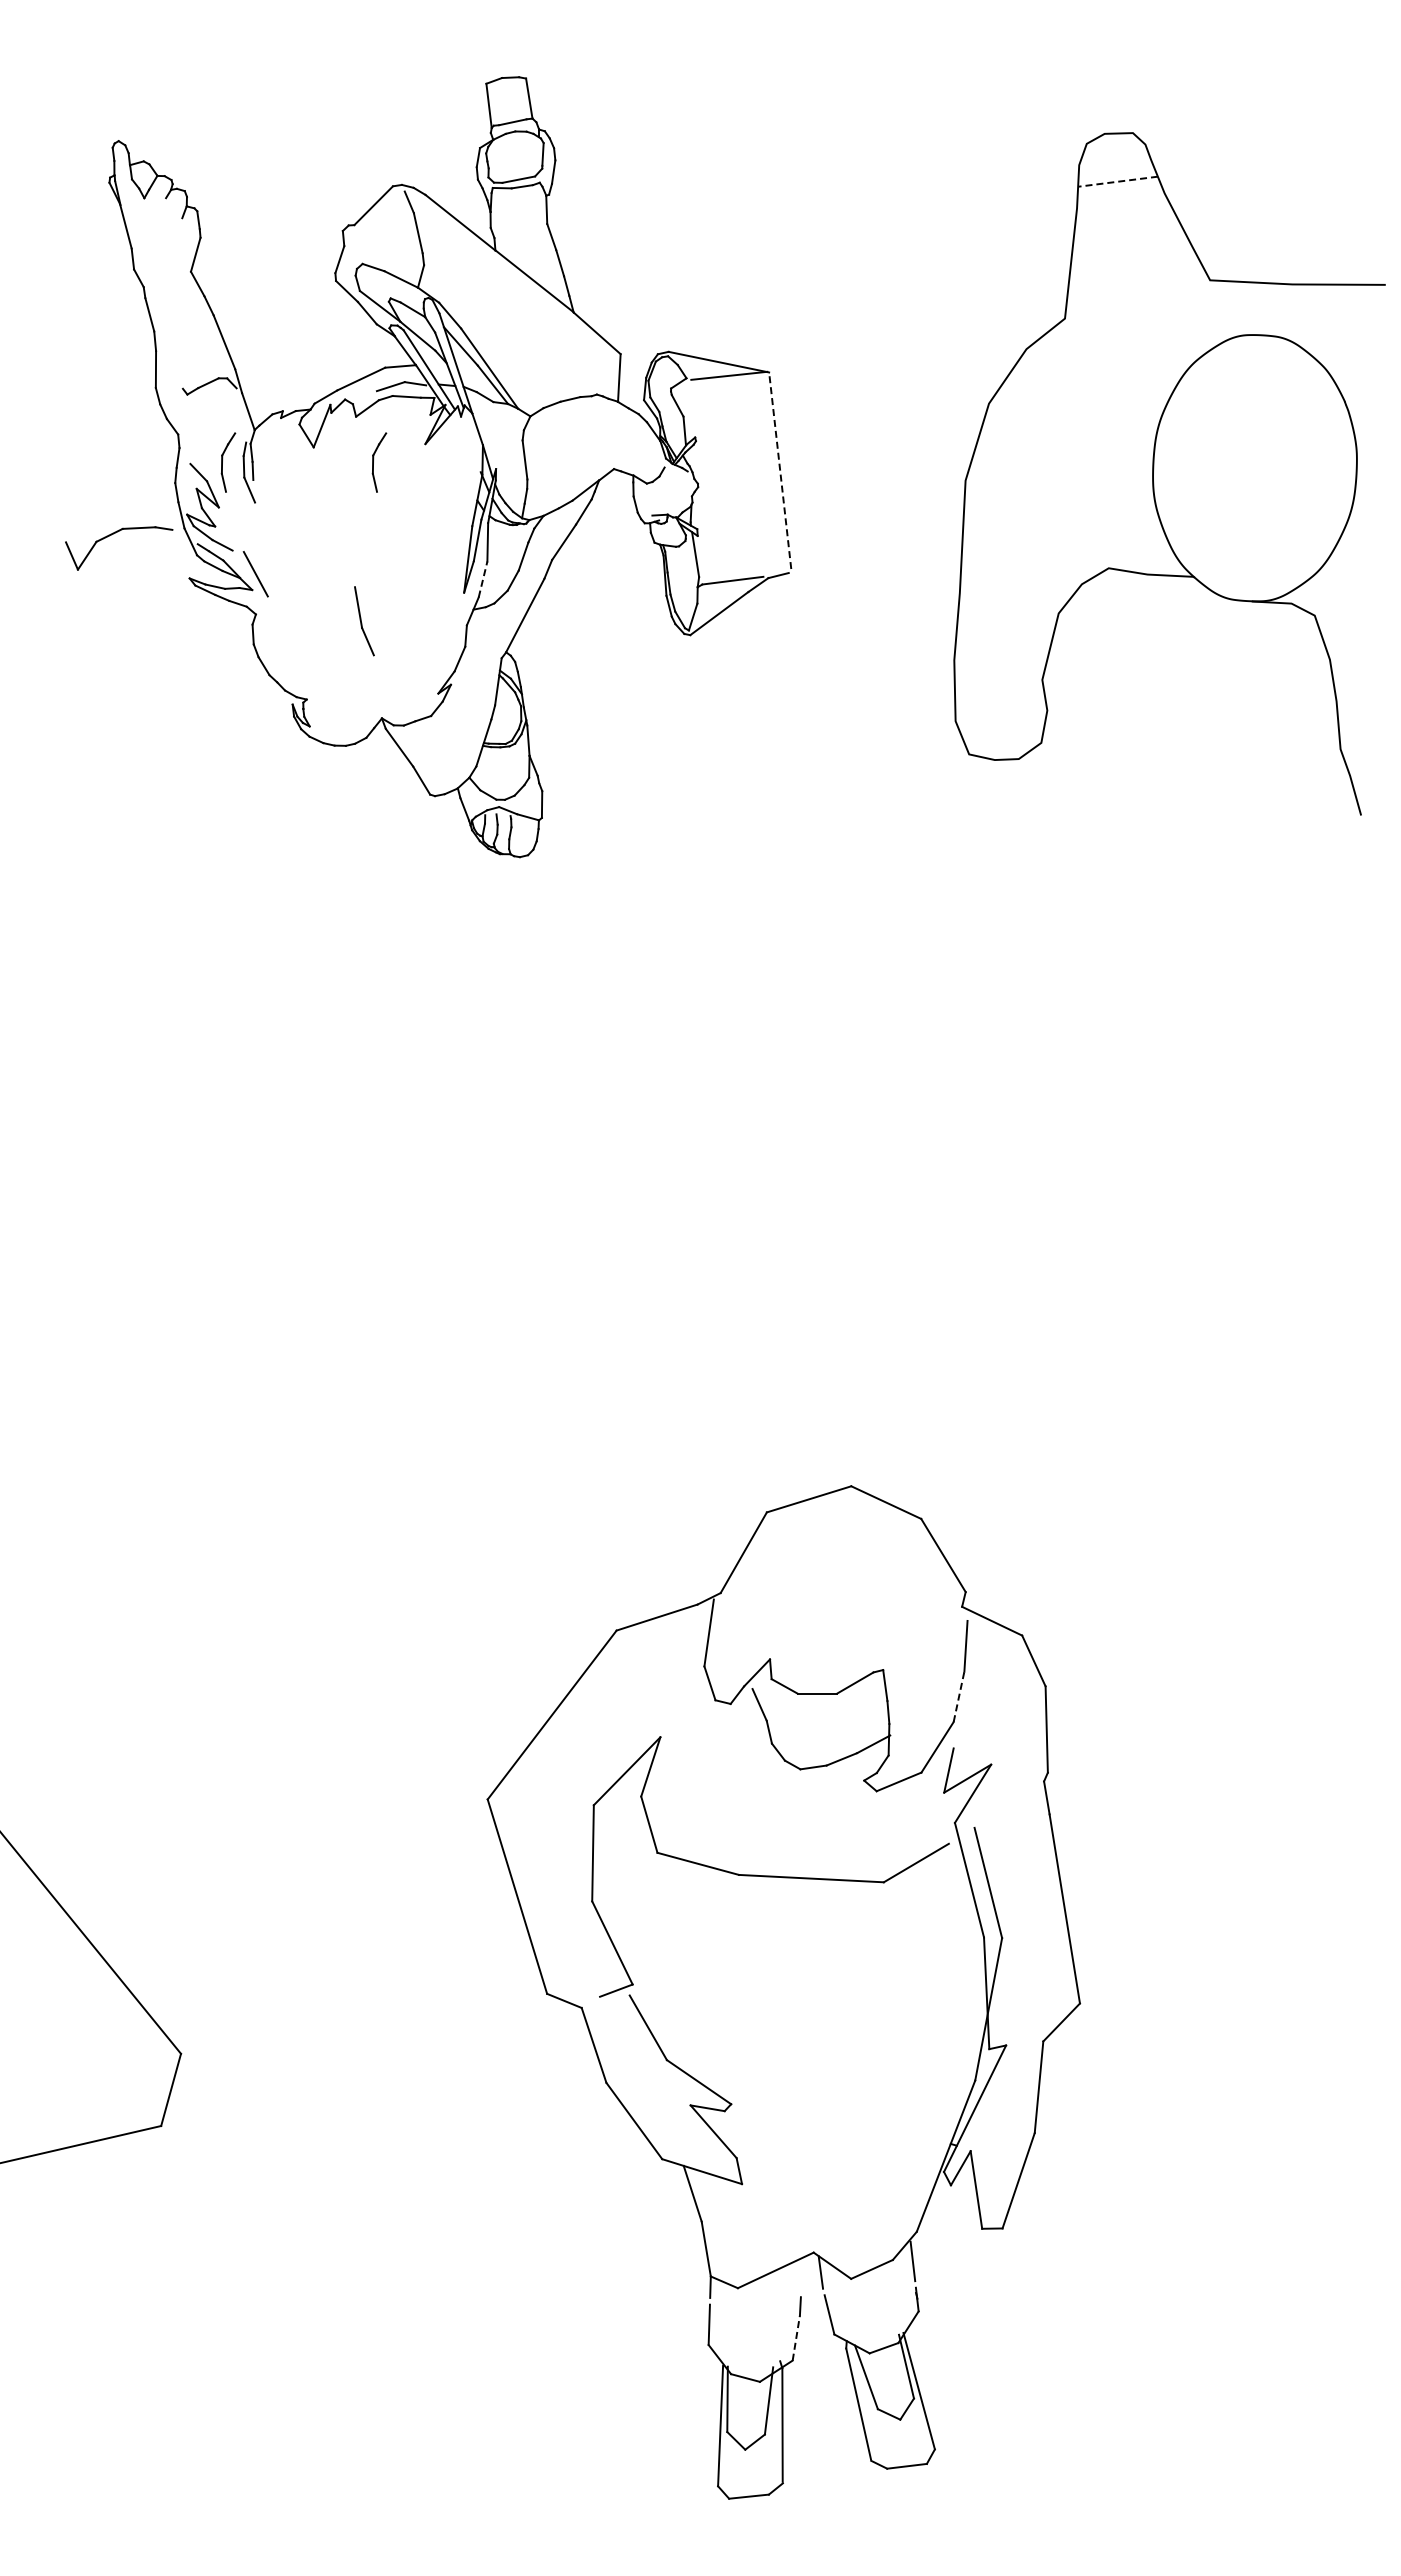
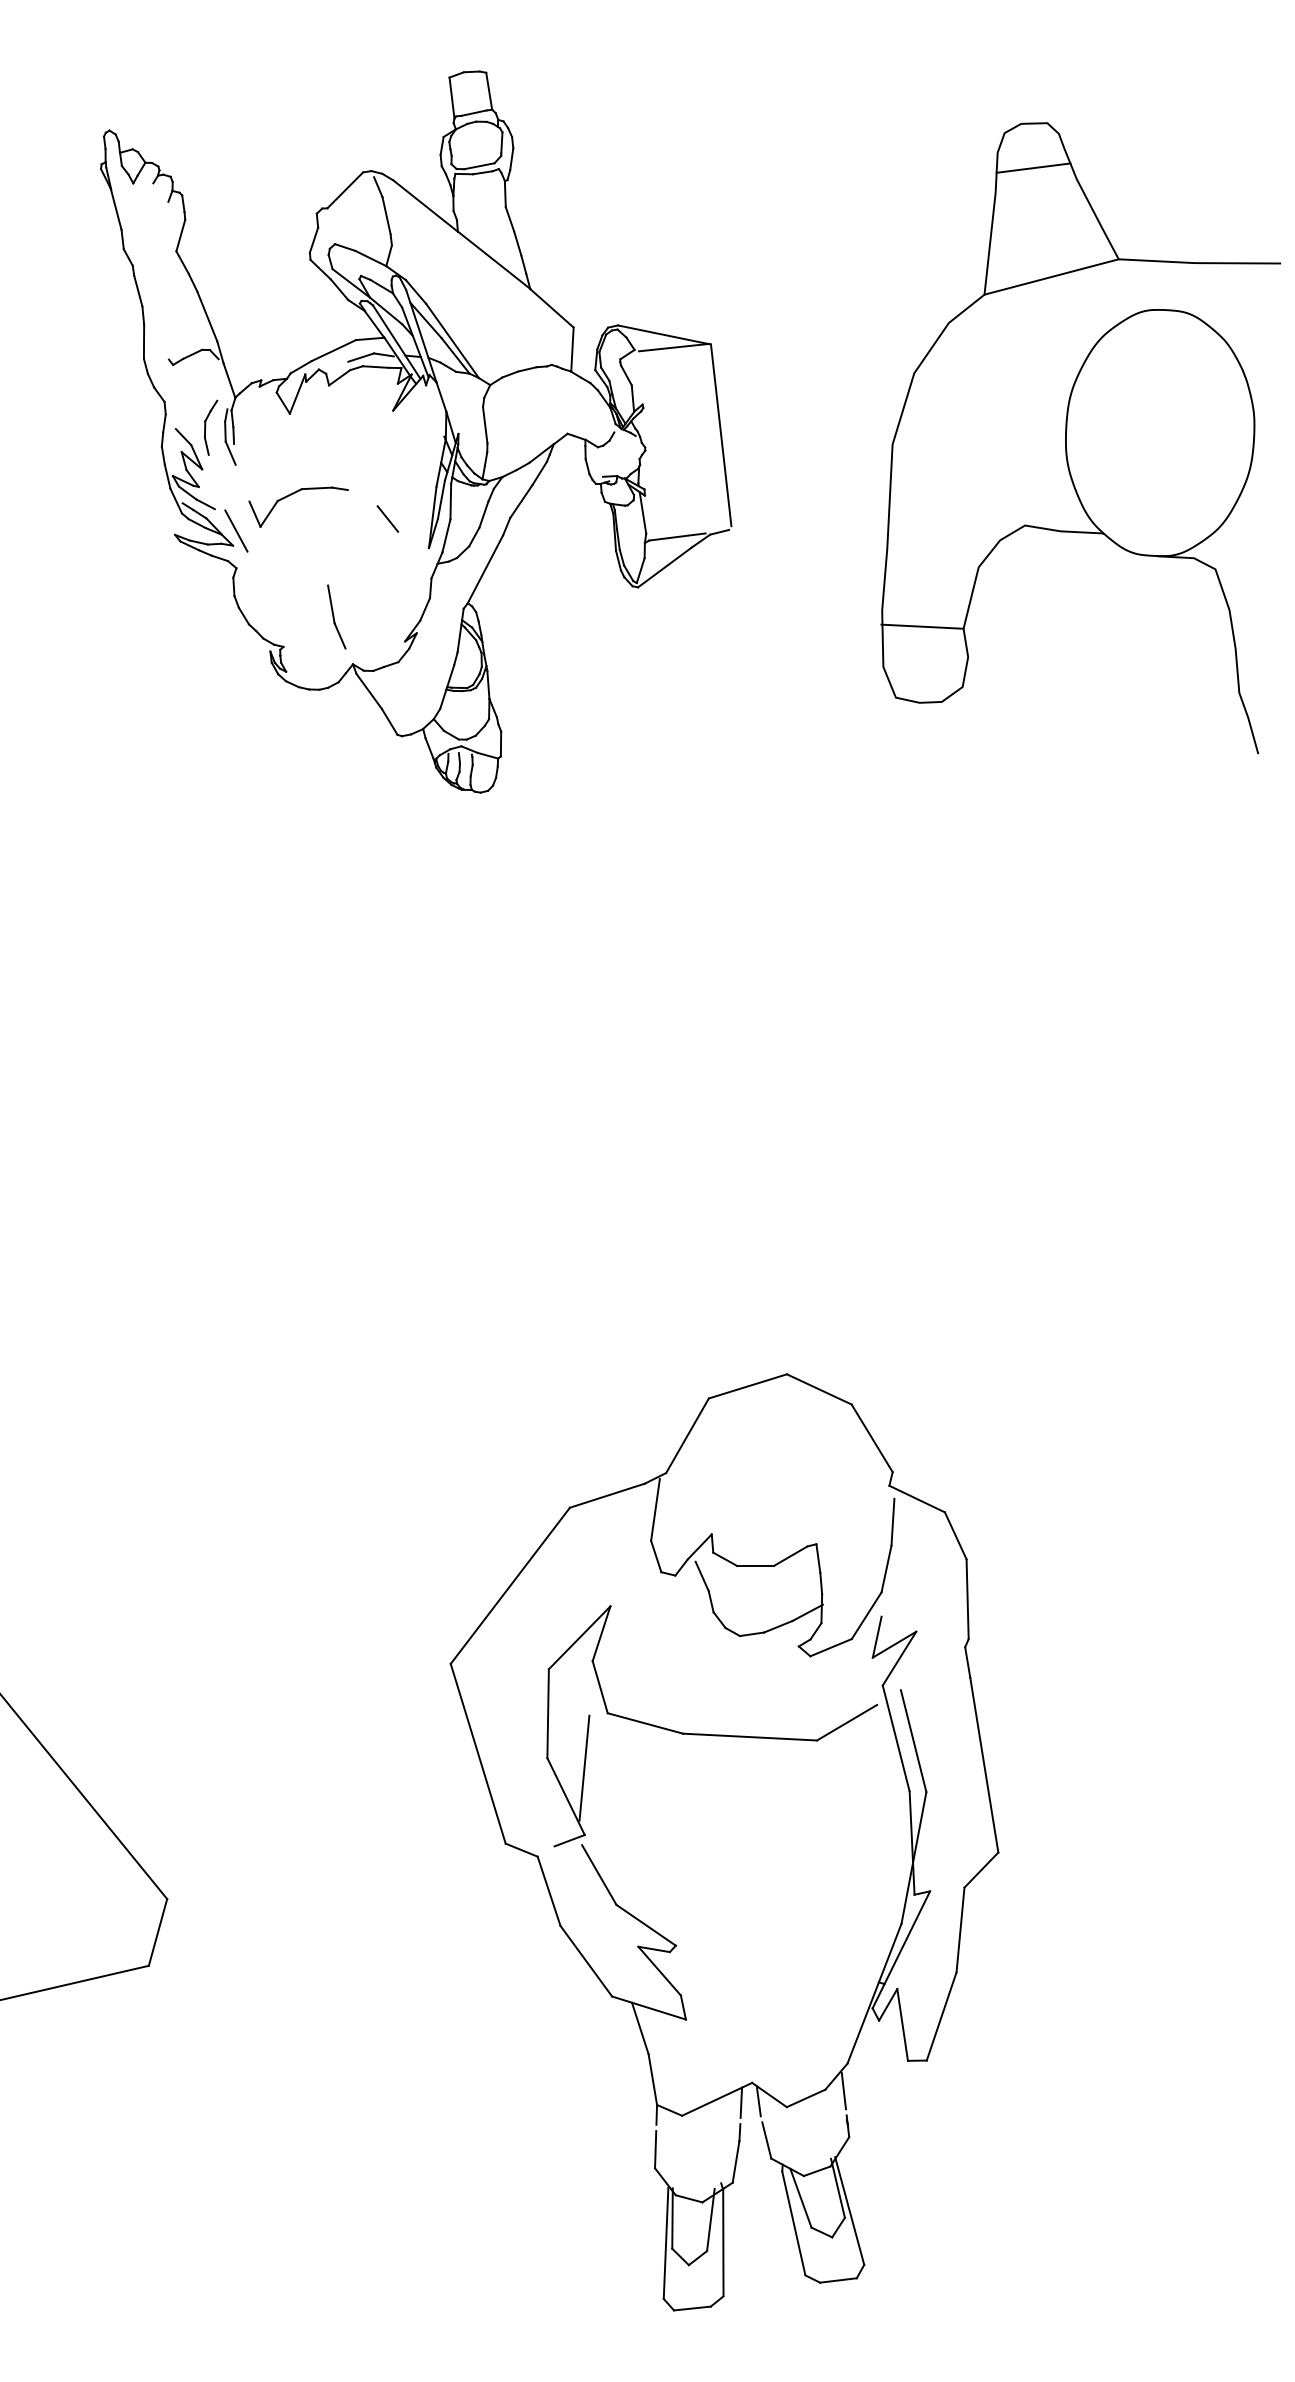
line: (1117, 181) -> (1033, 167), dashed -> solid
line: (1137, 299) -> (1051, 277), added
part: (379, 462) -> (350, 427), removed
line: (780, 470) -> (721, 435), dashed -> solid
part: (113, 534) -> (293, 494), moved
line: (419, 560) -> (387, 518), added
line: (483, 579) -> (446, 535), dashed -> solid
part: (364, 621) -> (336, 617), moved
line: (997, 677) -> (922, 626), added
line: (959, 1696) -> (886, 1568), dashed -> solid
line: (632, 1911) -> (584, 1767), added
line: (801, 2273) -> (740, 2102), added
line: (796, 2338) -> (736, 2162), dashed -> solid

